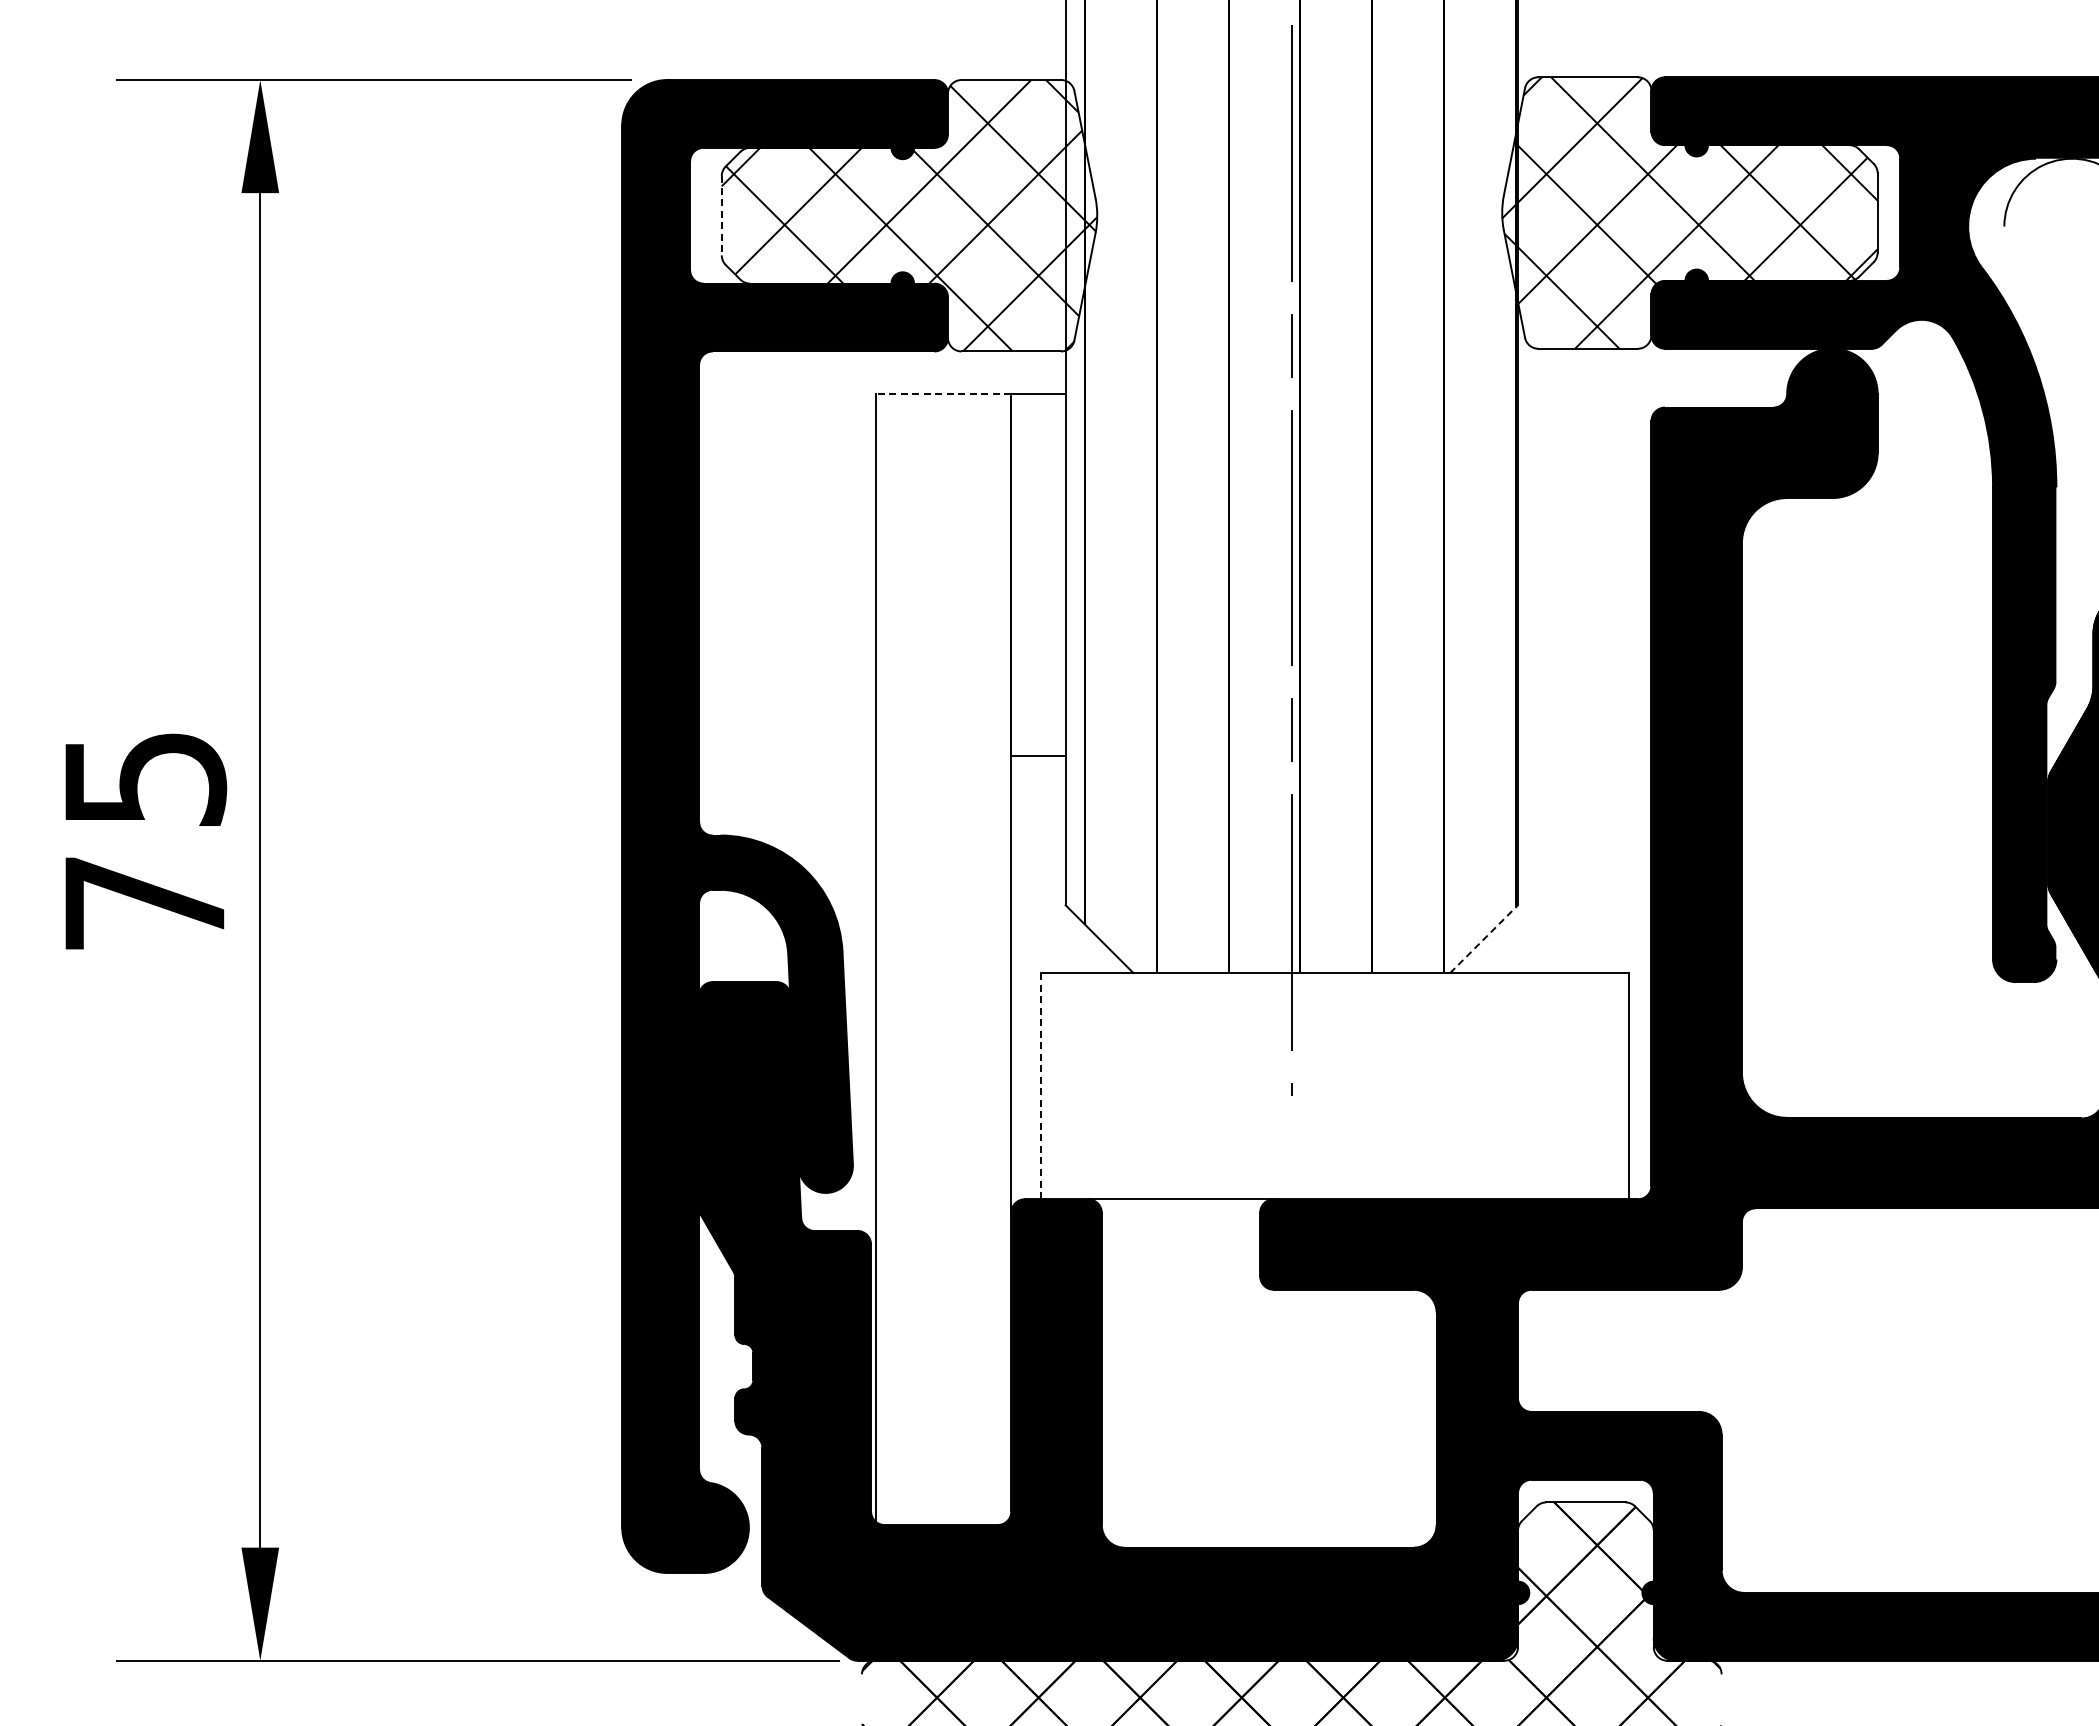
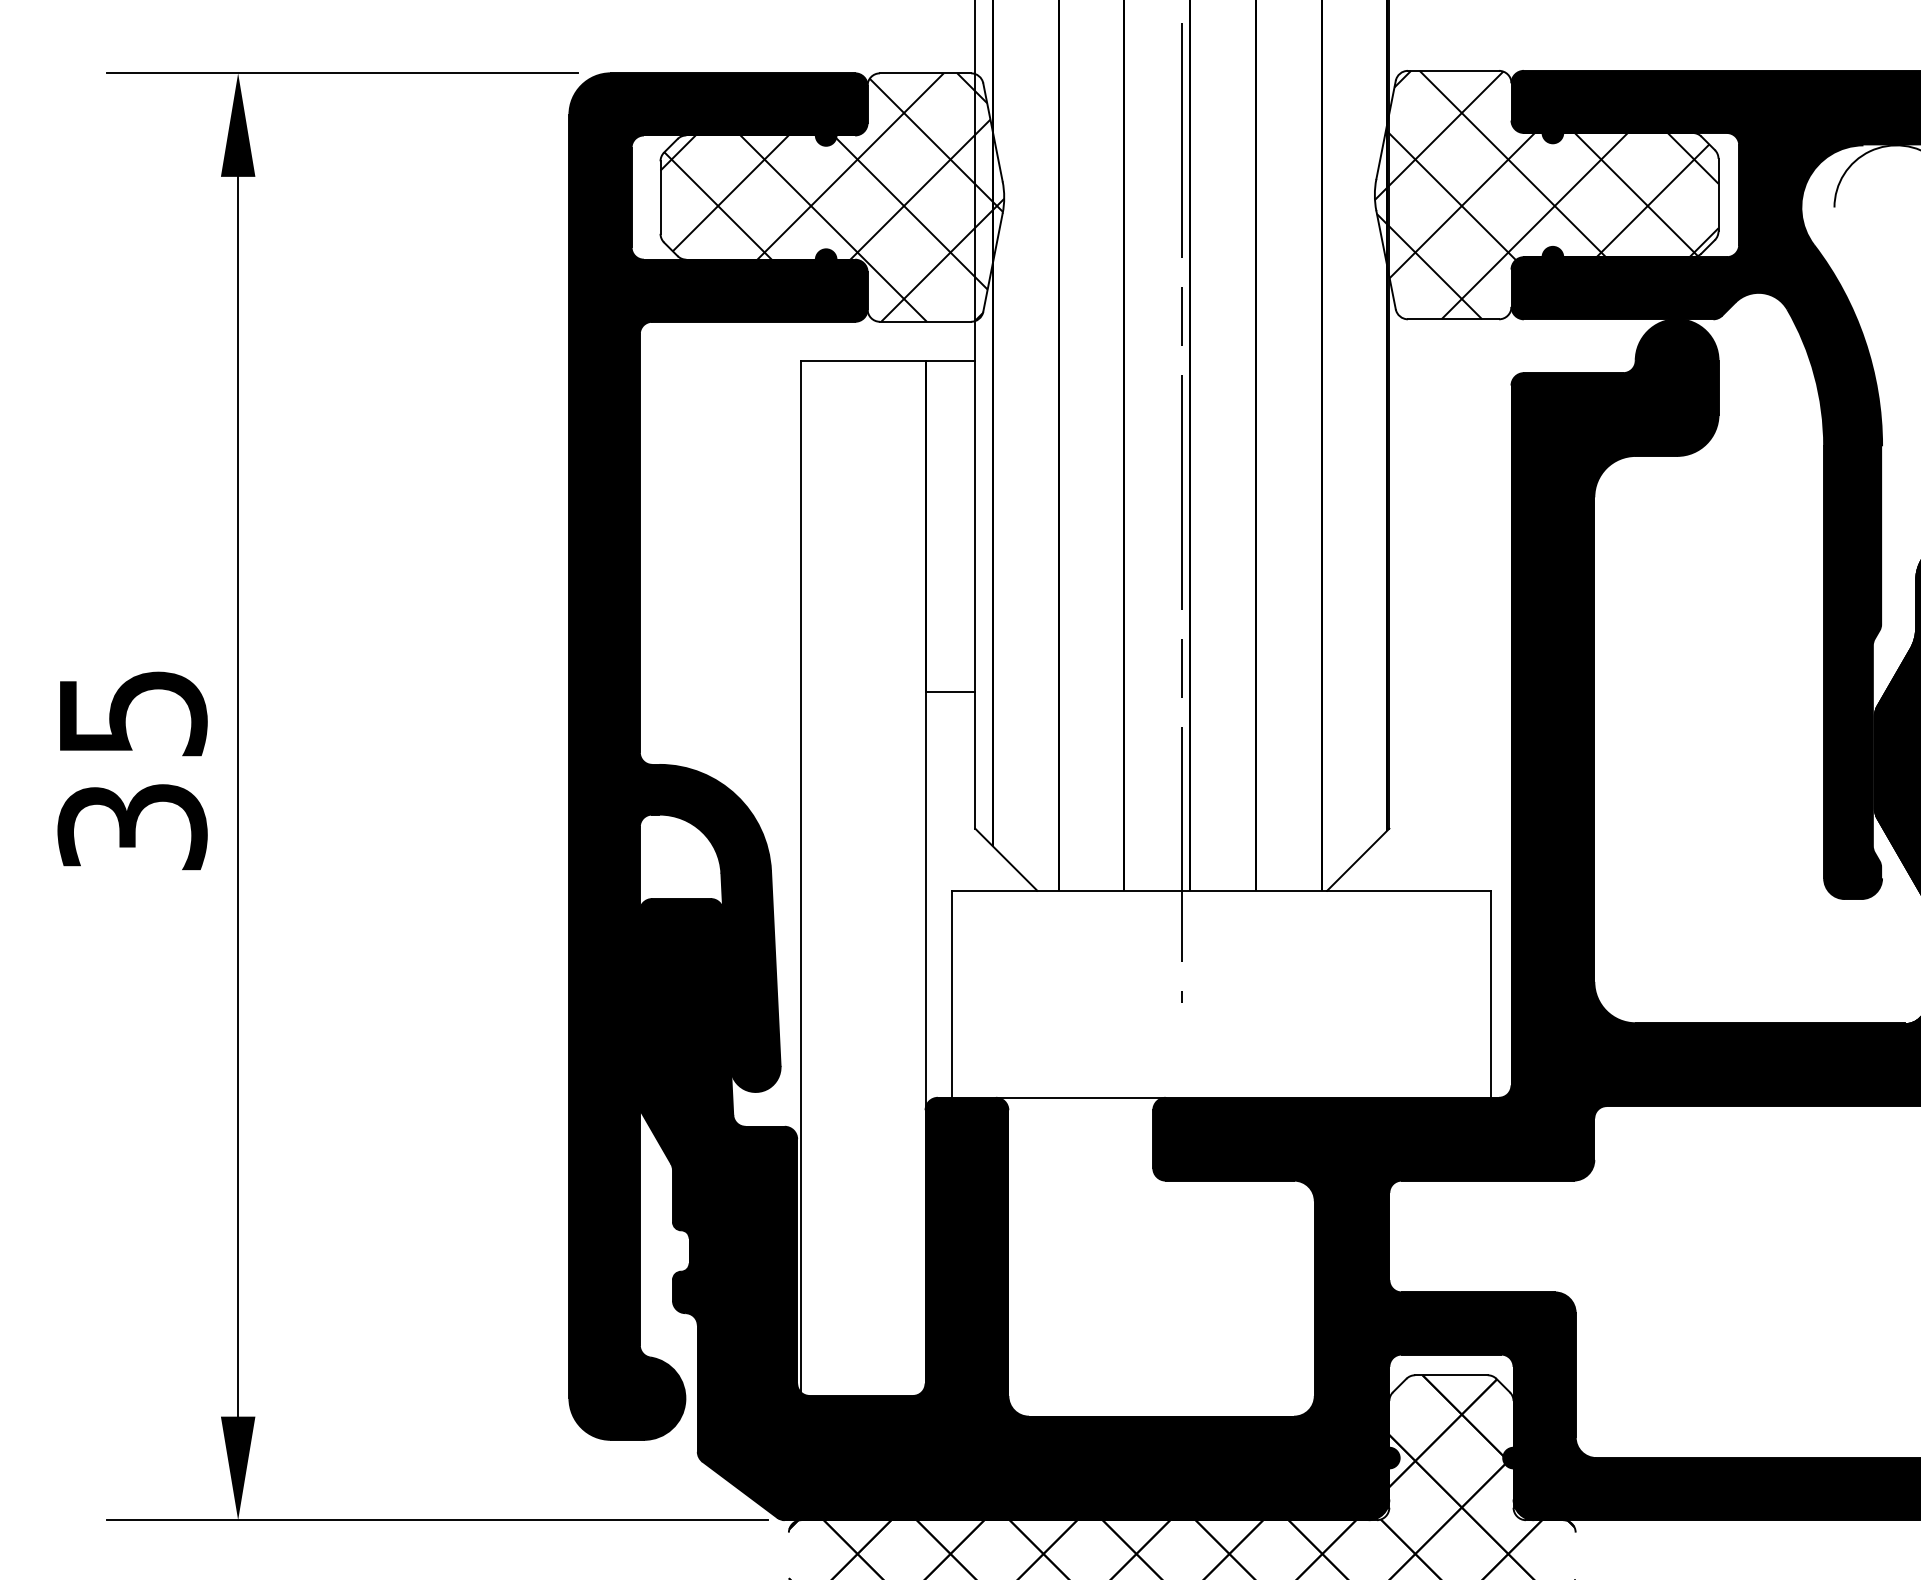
line: (721, 215) -> (660, 197), dashed -> solid
line: (943, 394) -> (863, 361), dashed -> solid
text: (145, 903) -> (133, 827), 75 -> 35
line: (1484, 939) -> (1358, 860), dashed -> solid
line: (1040, 1086) -> (952, 994), dashed -> solid

